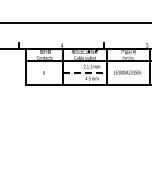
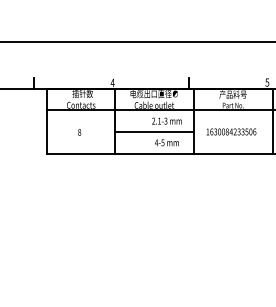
line: (85, 72) -> (155, 131), dashed -> solid

